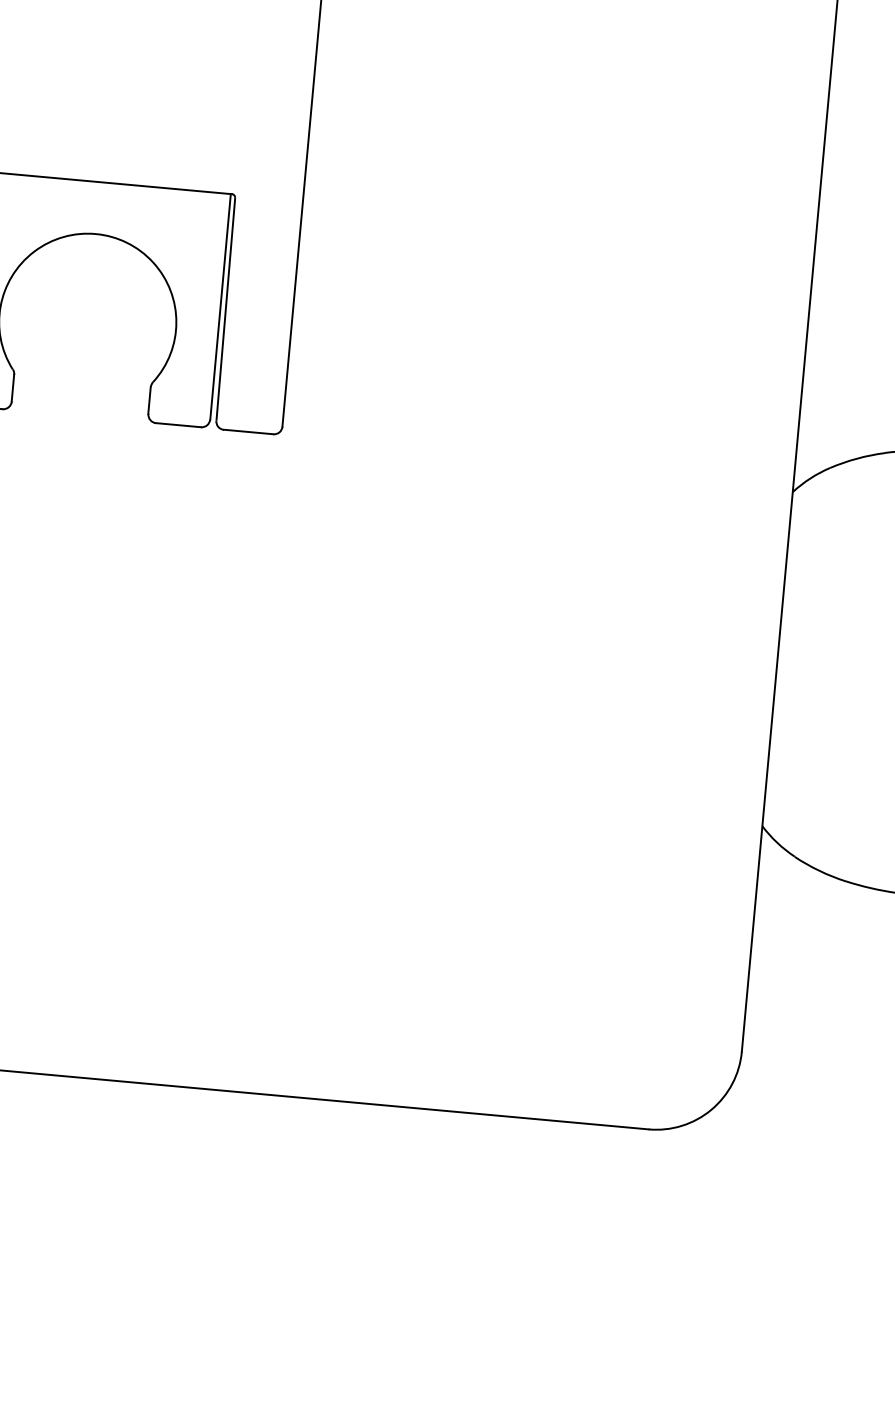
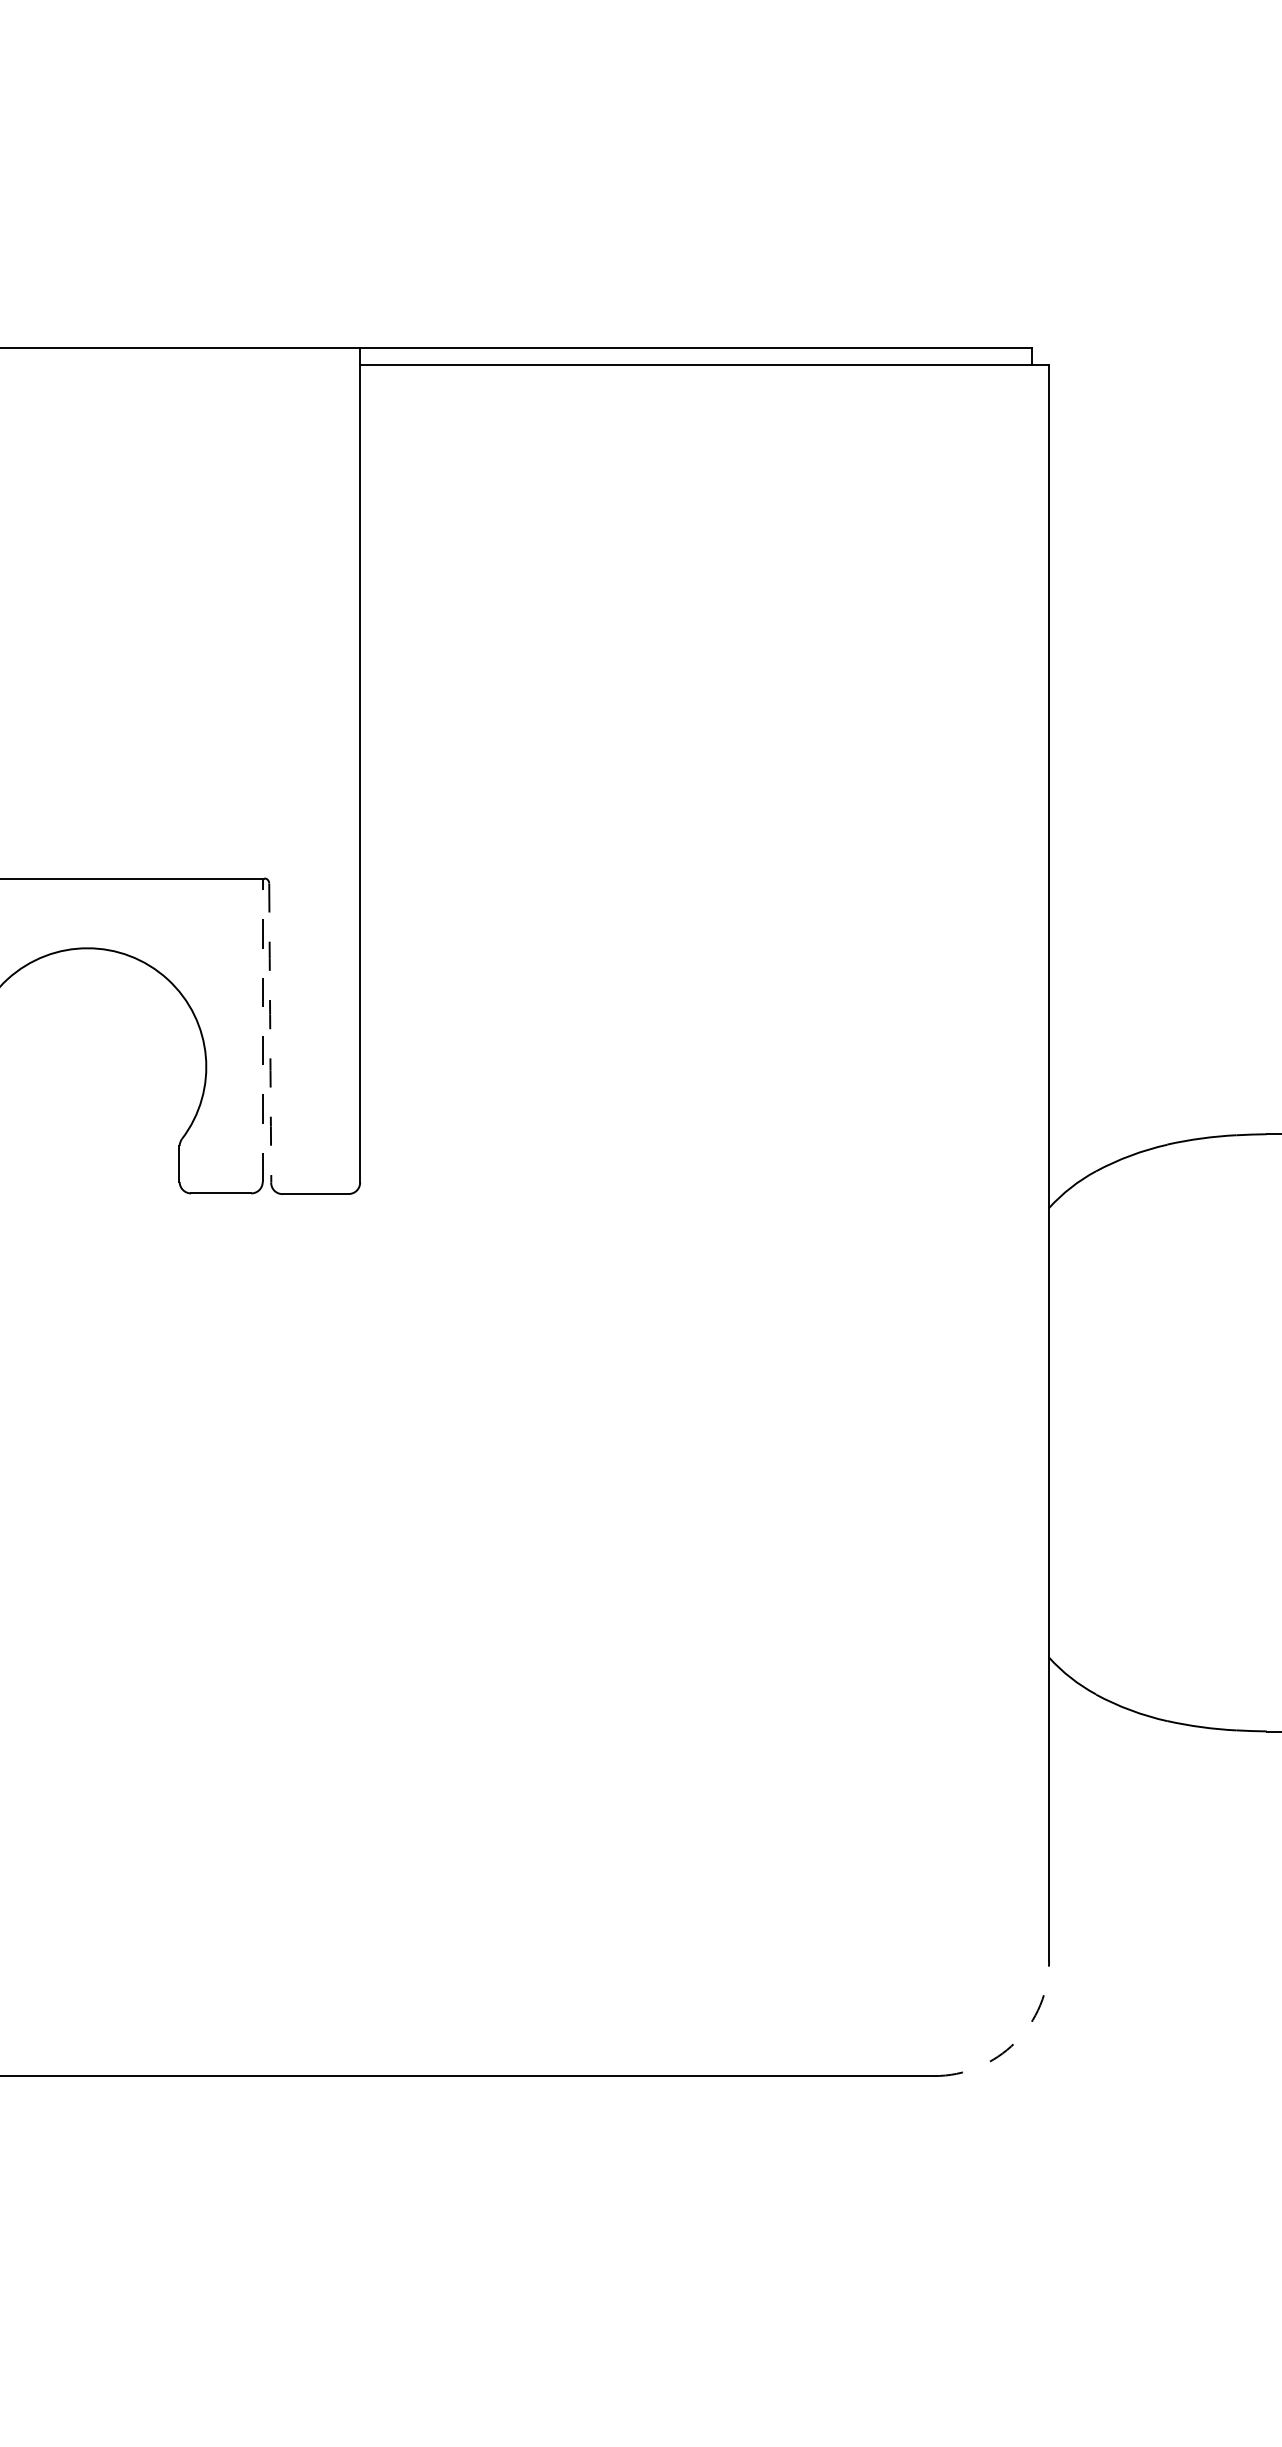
line: (220, 306) -> (262, 1030), solid -> dashed
arc: (225, 309) -> (270, 1033), solid -> dashed
arc: (711, 1109) -> (1015, 2042), solid -> dashed

